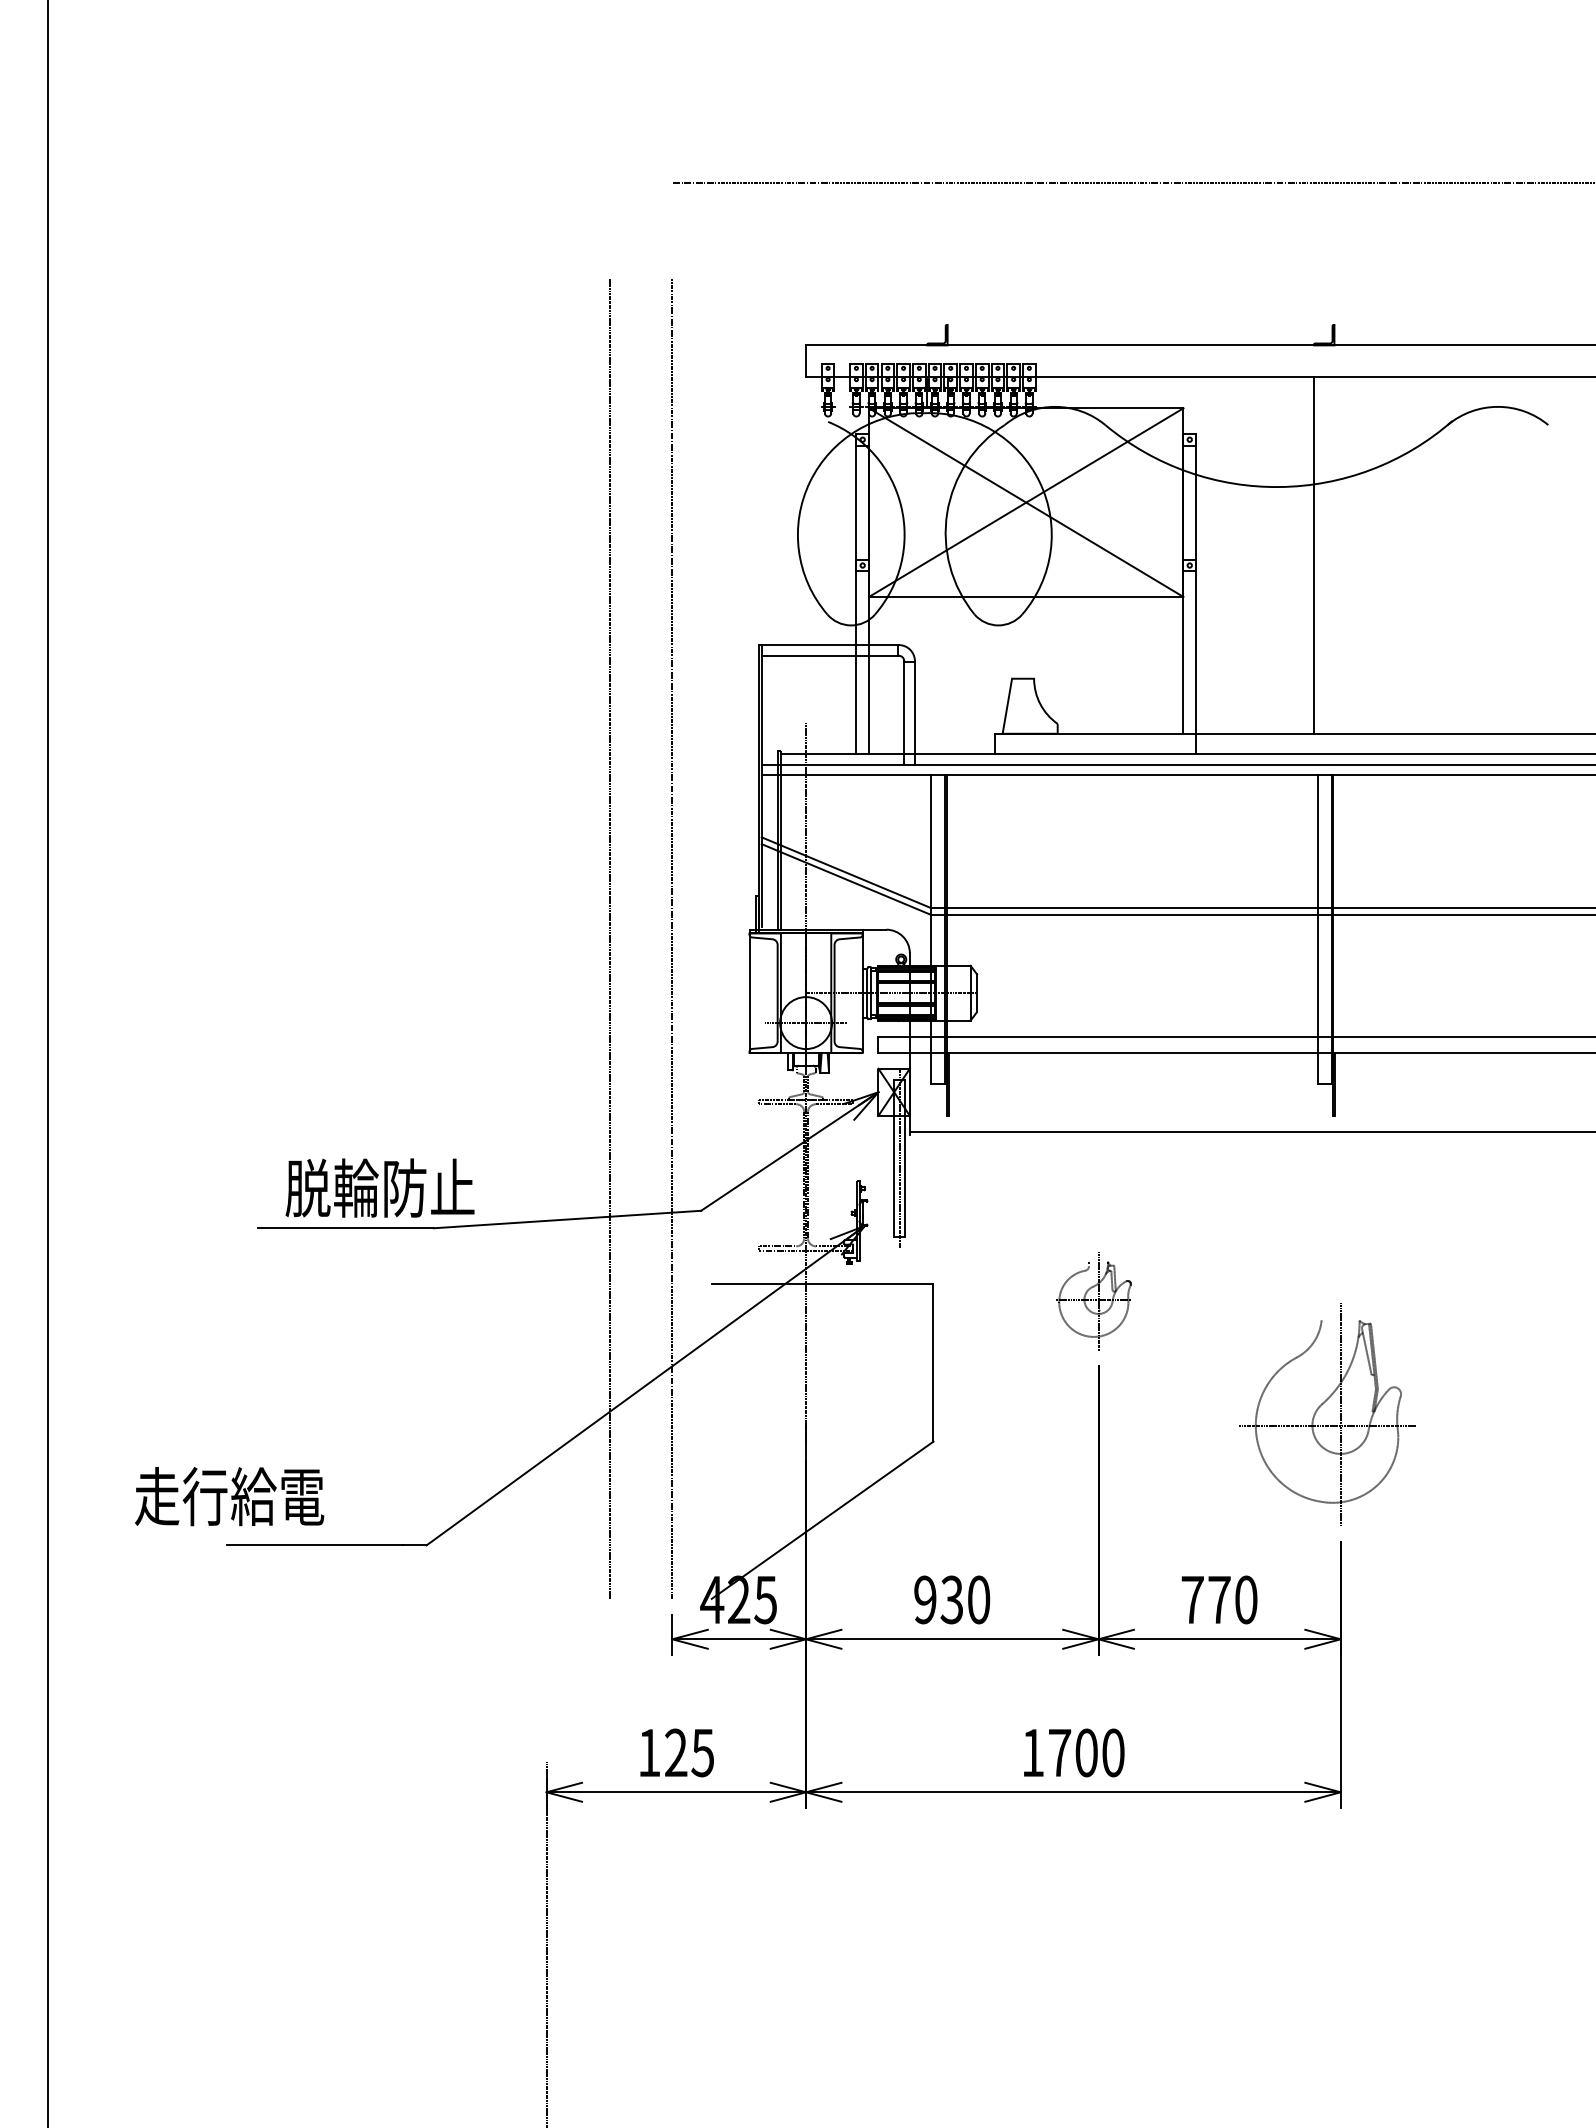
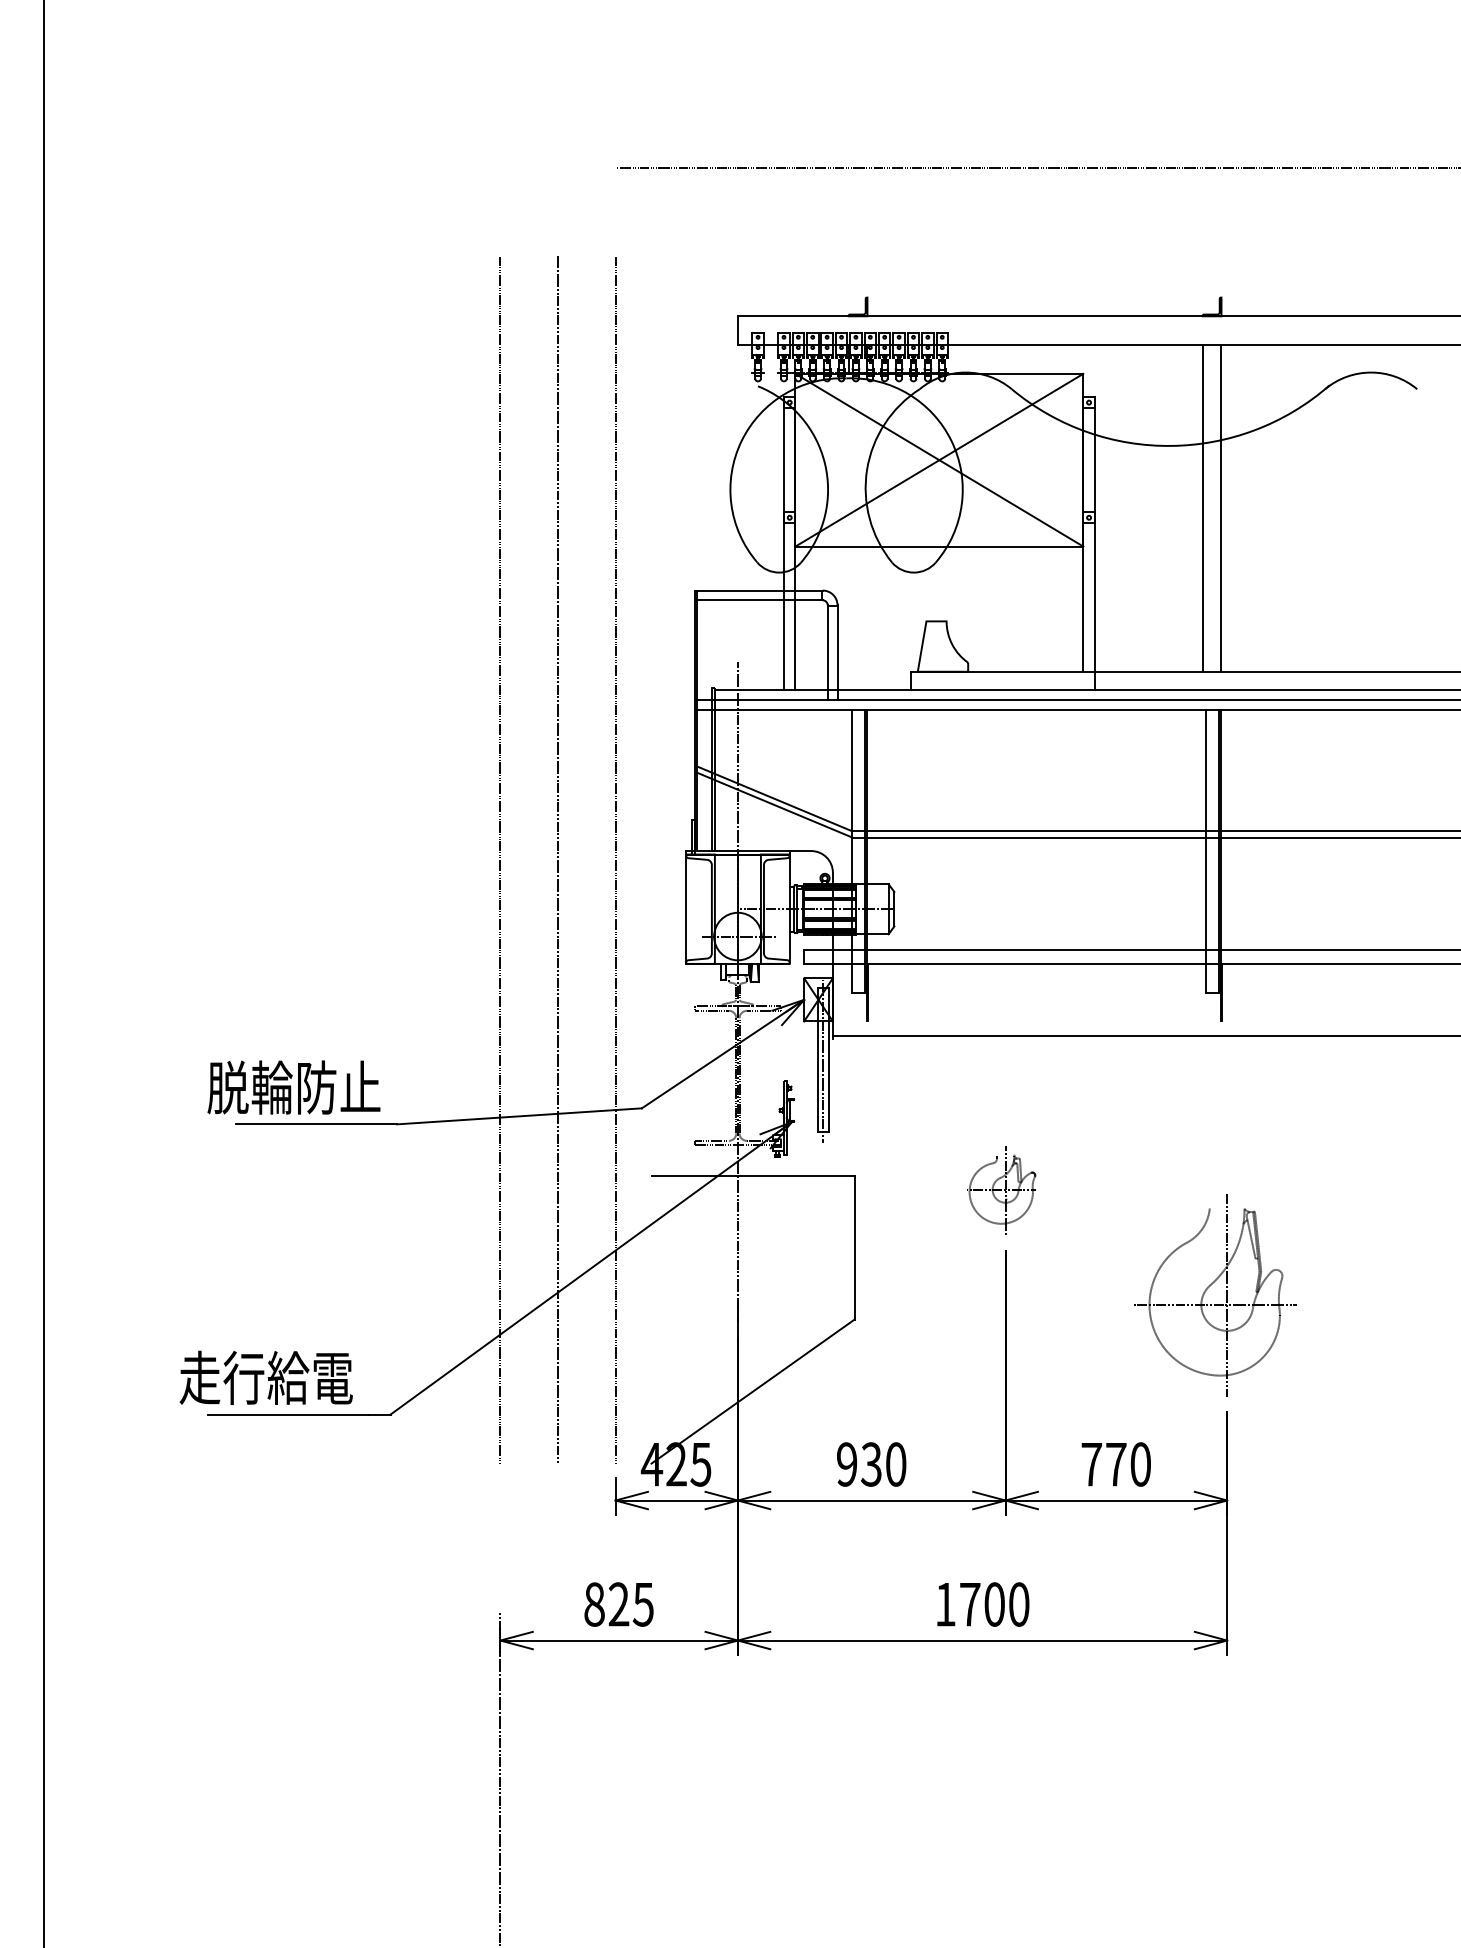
line: (1334, 555) -> (1221, 508), added
line: (546, 938) -> (500, 859), added
text: (379, 1188) -> (293, 1087), moved
text: (228, 1496) -> (265, 1377), moved
text: (649, 1752) -> (594, 1604), 125 -> 825

